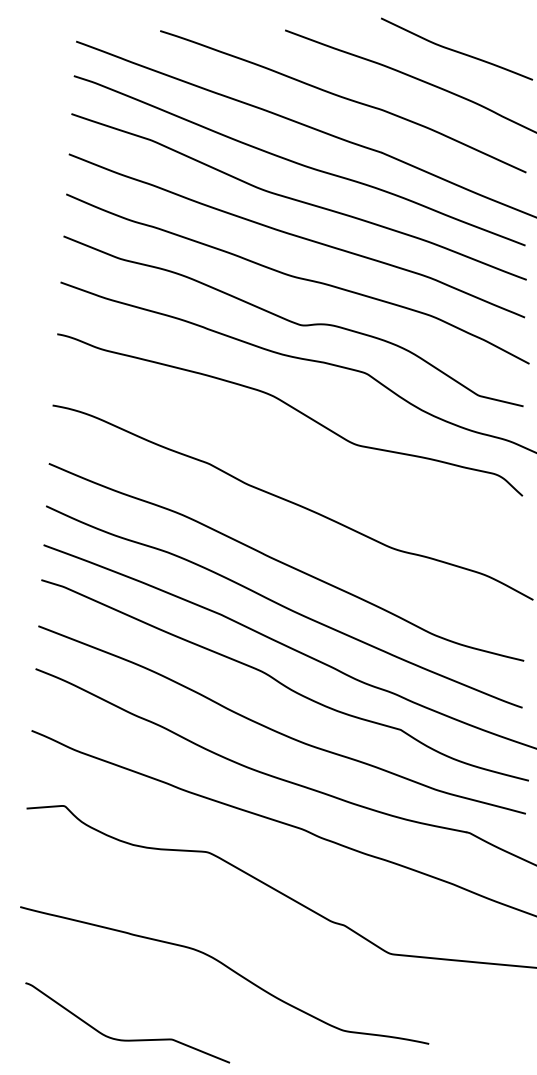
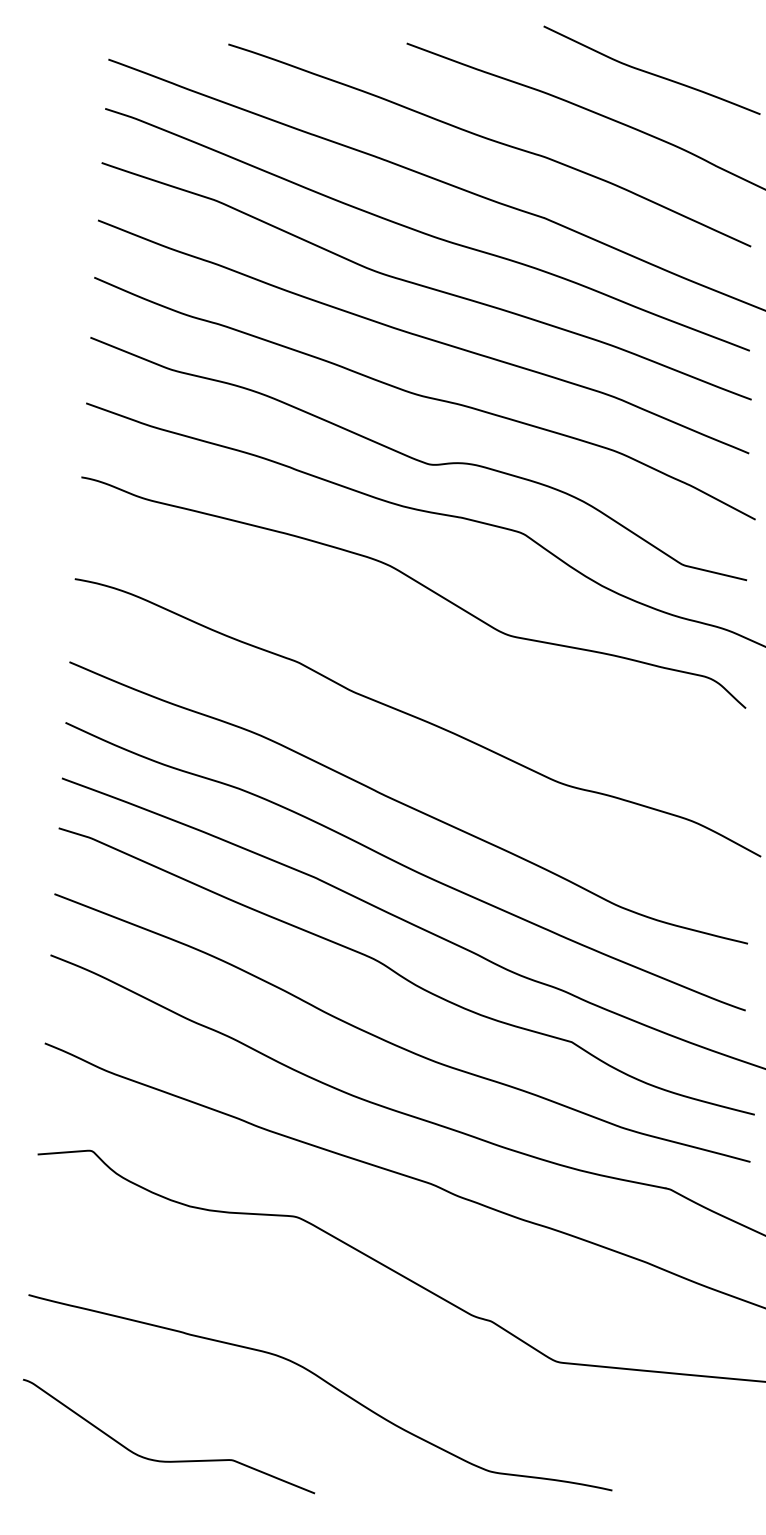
curve: (127, 1039) -> (168, 1460), moved

